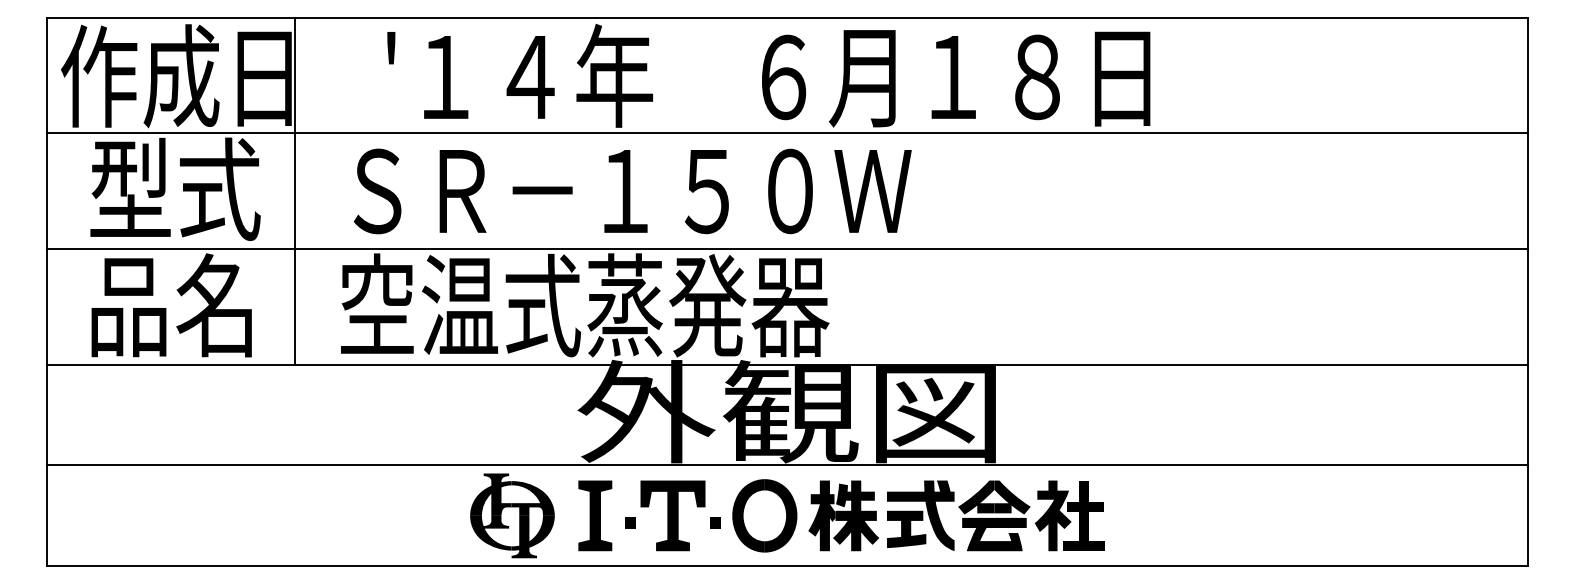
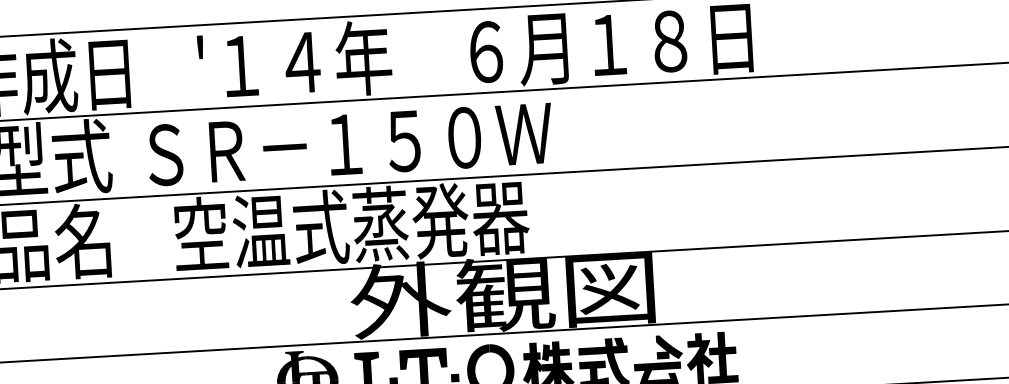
line: (295, 190) -> (136, 154), removed
text: (632, 191) -> (350, 144), moved
fill: (976, 497) -> (643, 348), removed

